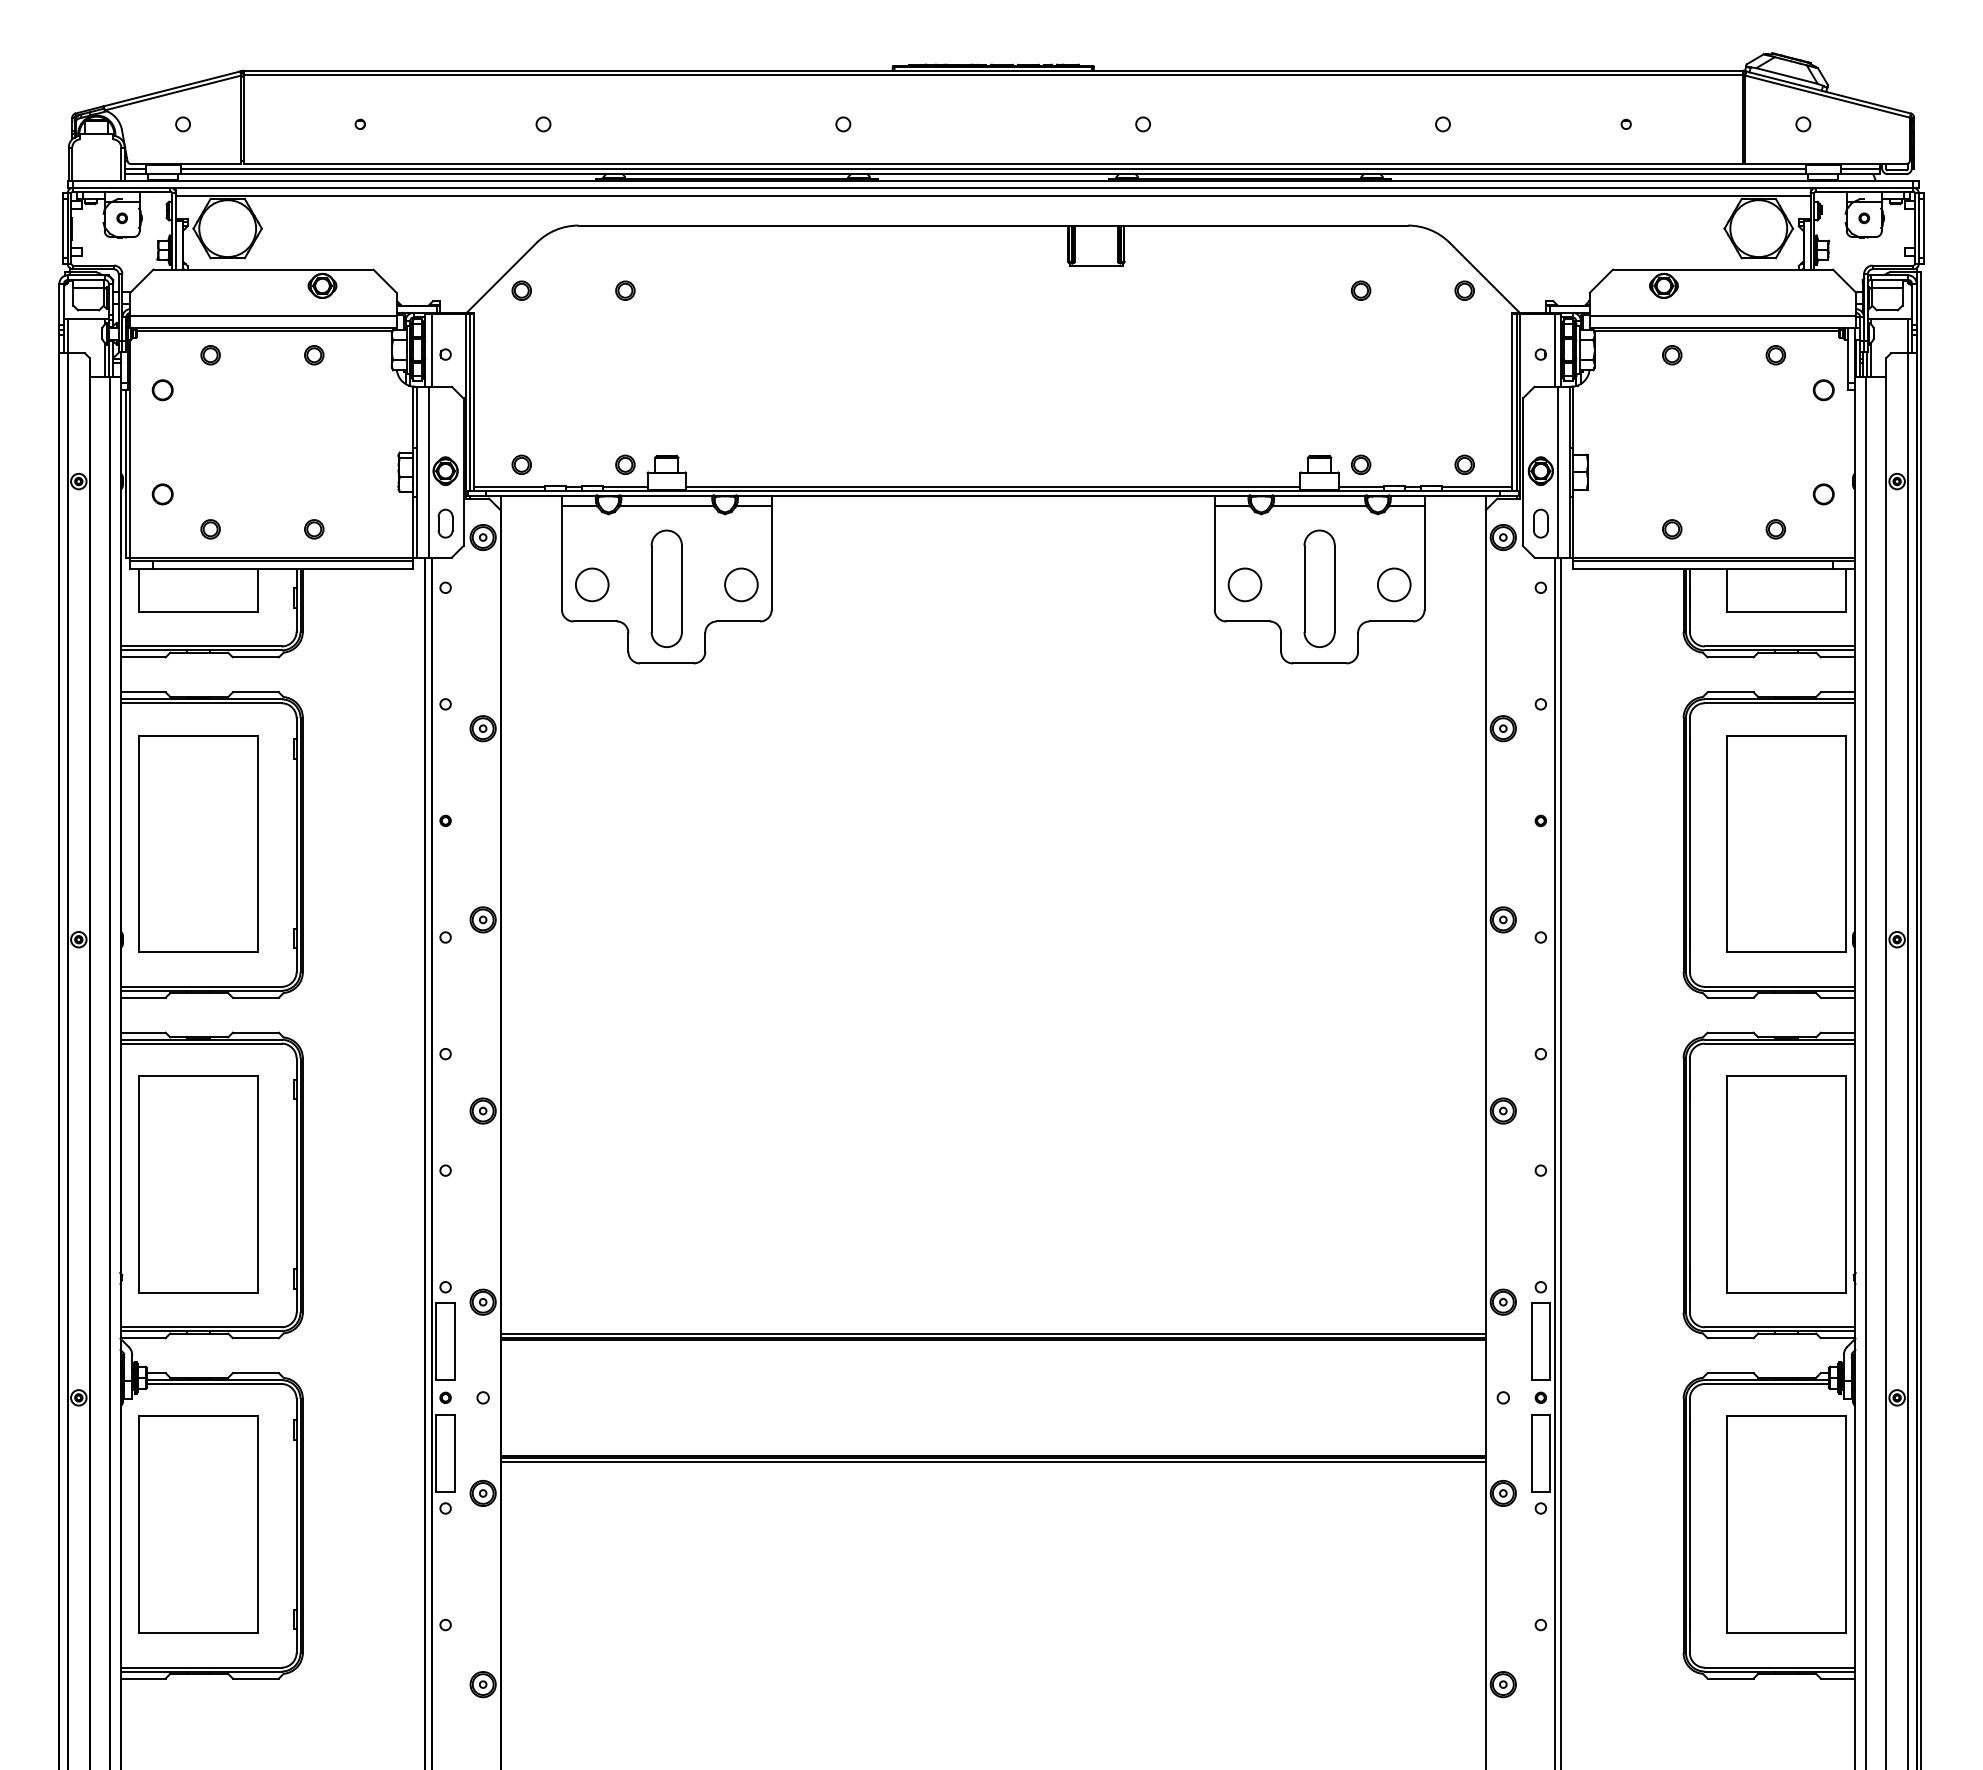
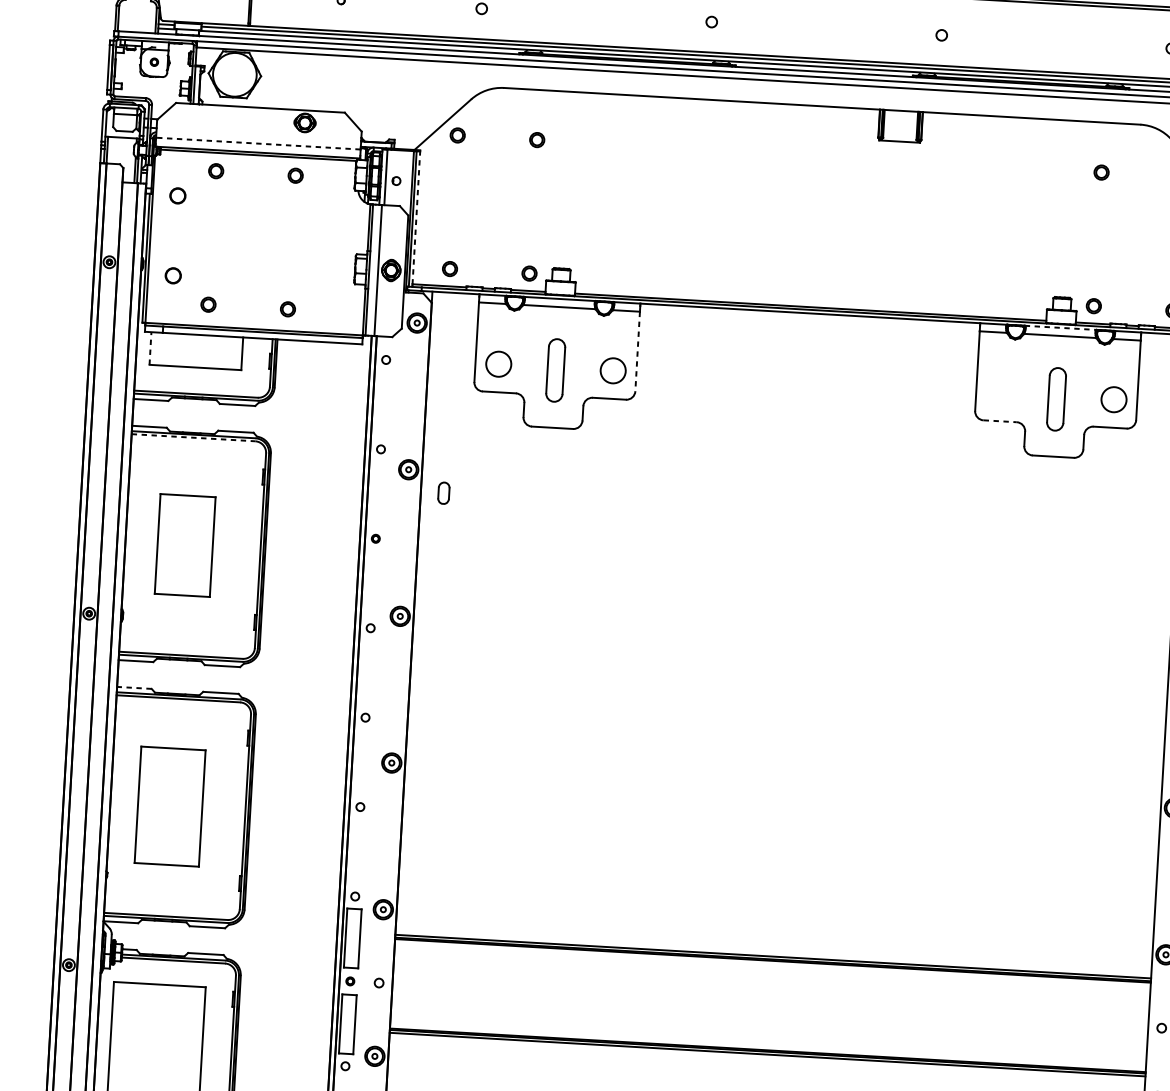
line: (262, 316) -> (257, 143), solid -> dashed
line: (474, 400) -> (416, 217), solid -> dashed
line: (1319, 495) -> (1060, 327), solid -> dashed
part: (445, 523) -> (443, 493), moved
line: (771, 557) -> (637, 351), solid -> dashed
circle: (1244, 584) -> (999, 392), removed
part: (666, 588) -> (555, 370), size x0.7
part: (1319, 588) -> (1056, 399), size x0.7
line: (138, 590) -> (150, 348), solid -> dashed
line: (1247, 621) -> (999, 421), solid -> dashed
line: (201, 703) -> (193, 437), solid -> dashed
part: (198, 843) -> (185, 545), size x0.6
line: (143, 1032) -> (134, 687), solid -> dashed
part: (198, 1184) -> (170, 806), size x0.7

